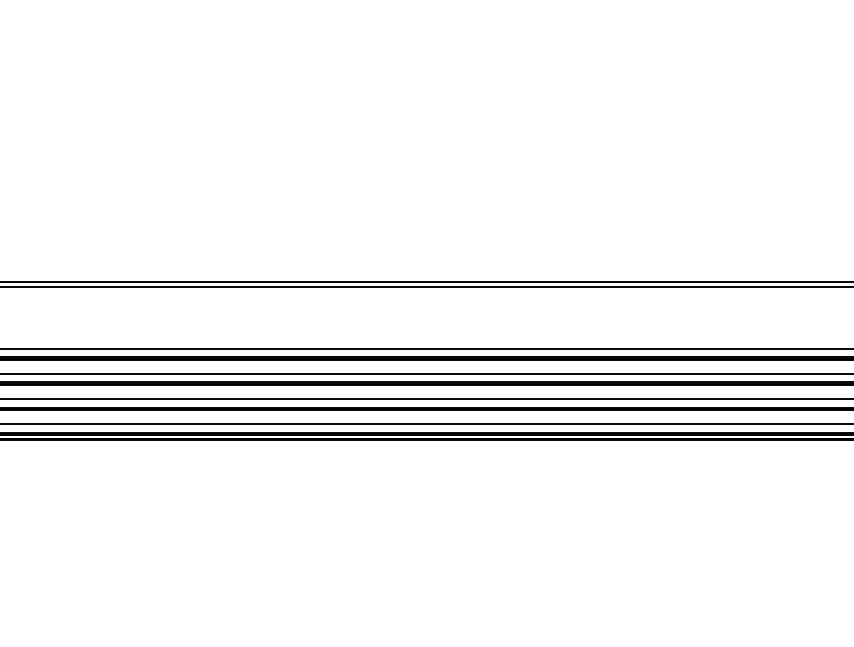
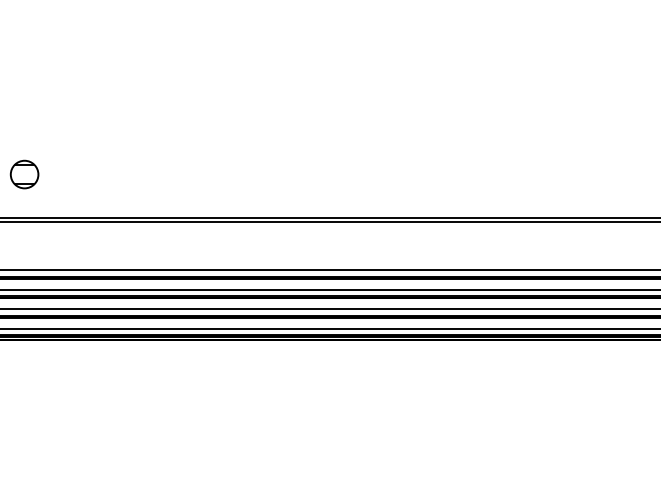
part: (31, 225) -> (24, 174), added

